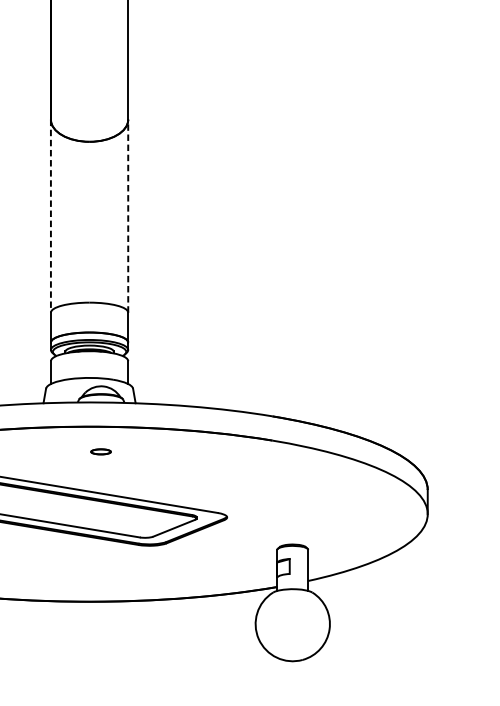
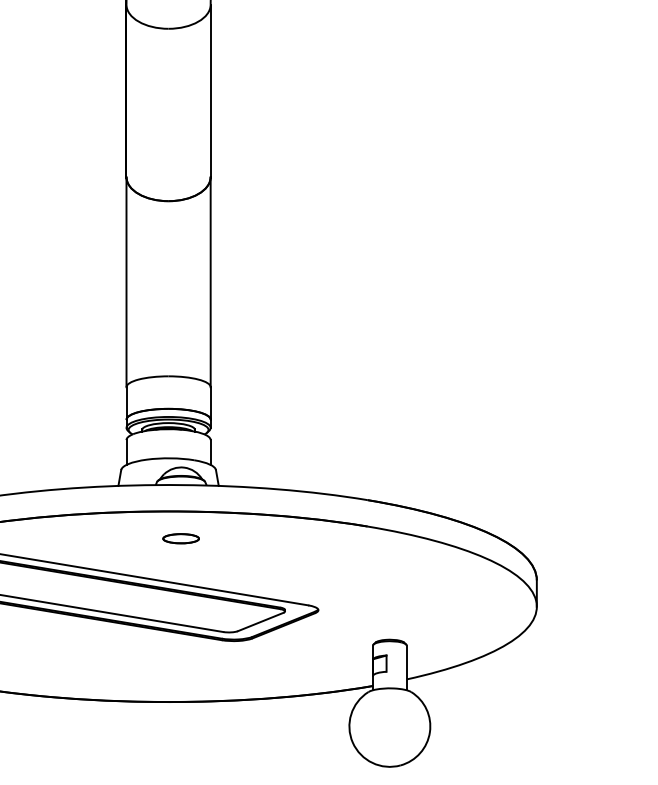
line: (128, 215) -> (210, 281), dashed -> solid
line: (50, 216) -> (126, 282), dashed -> solid
part: (100, 451) -> (180, 538), size x1.67

